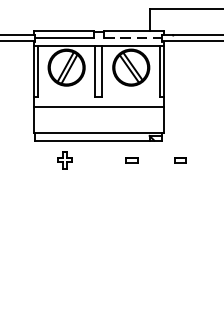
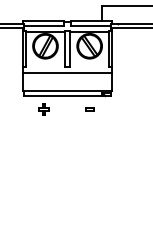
line: (133, 37) -> (91, 25), dashed -> solid
part: (179, 160) -> (122, 109), removed

